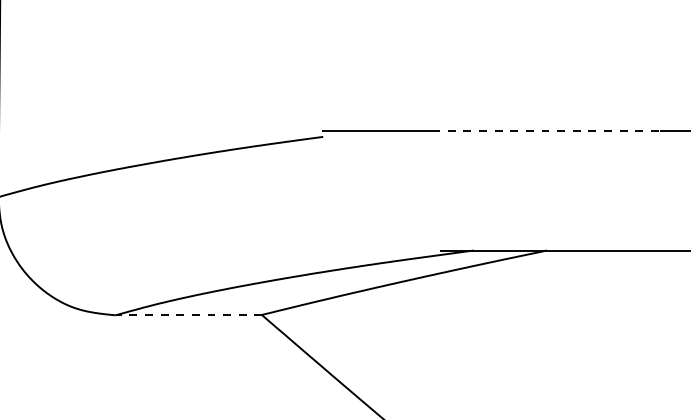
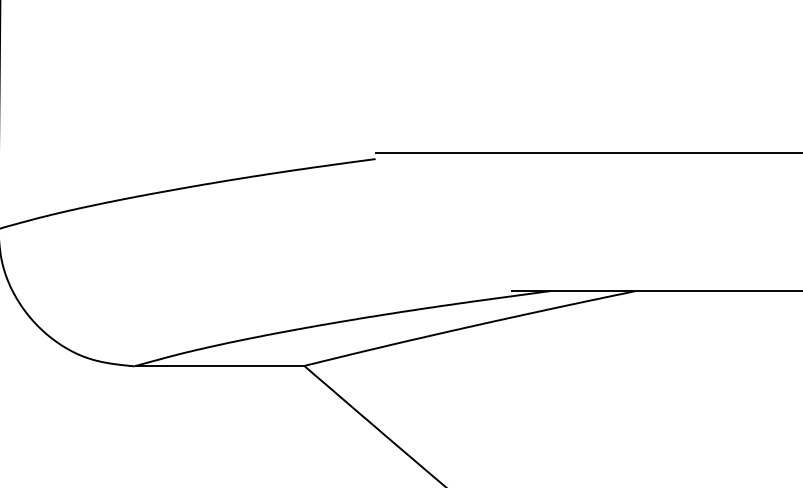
line: (546, 131) -> (635, 152), dashed -> solid
line: (188, 315) -> (219, 366), dashed -> solid

